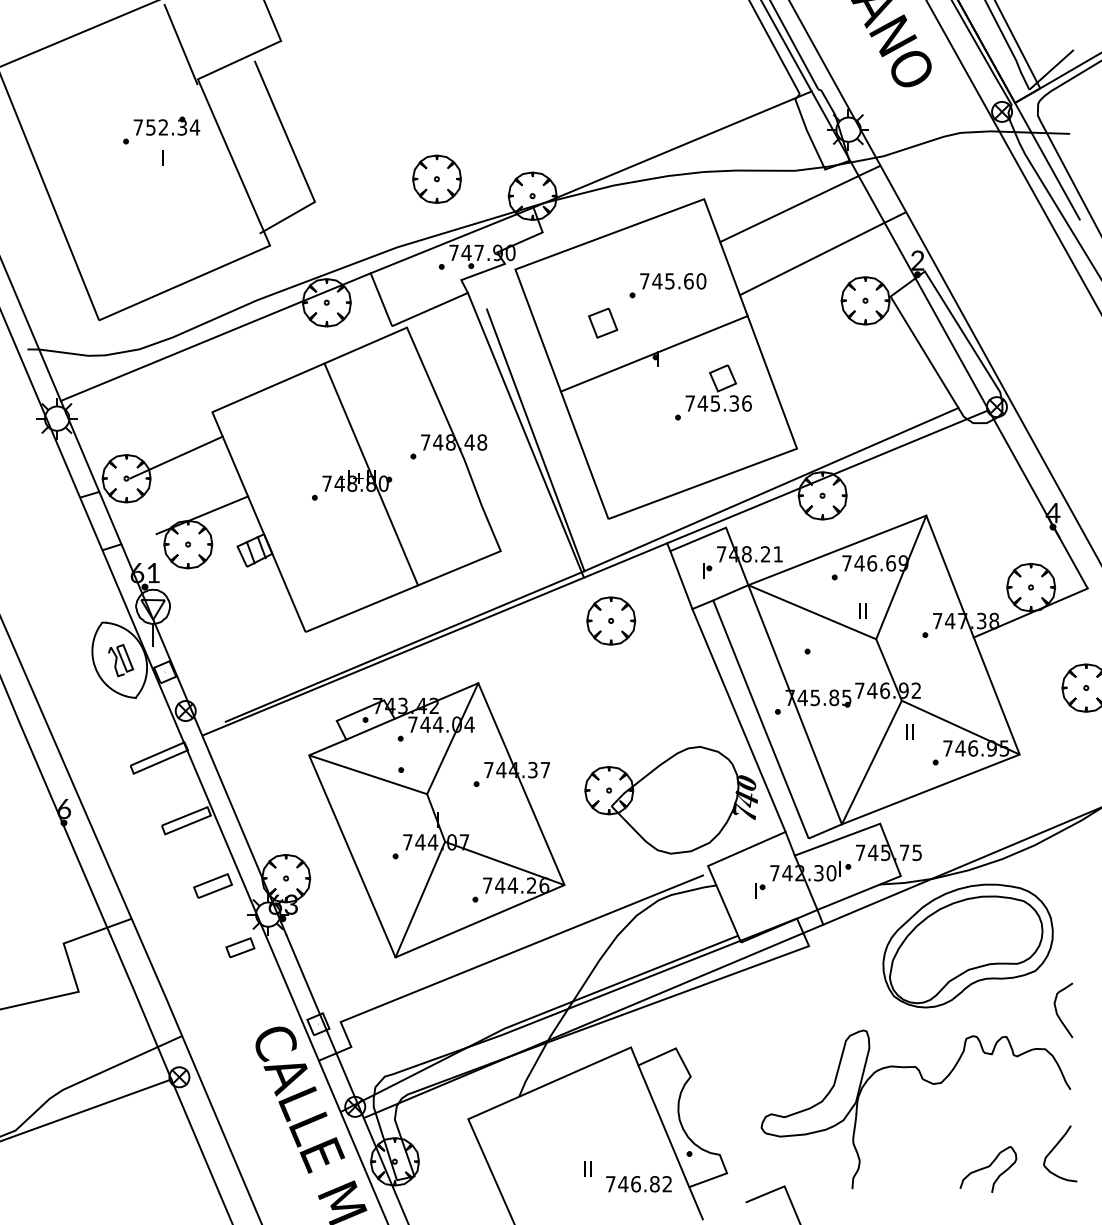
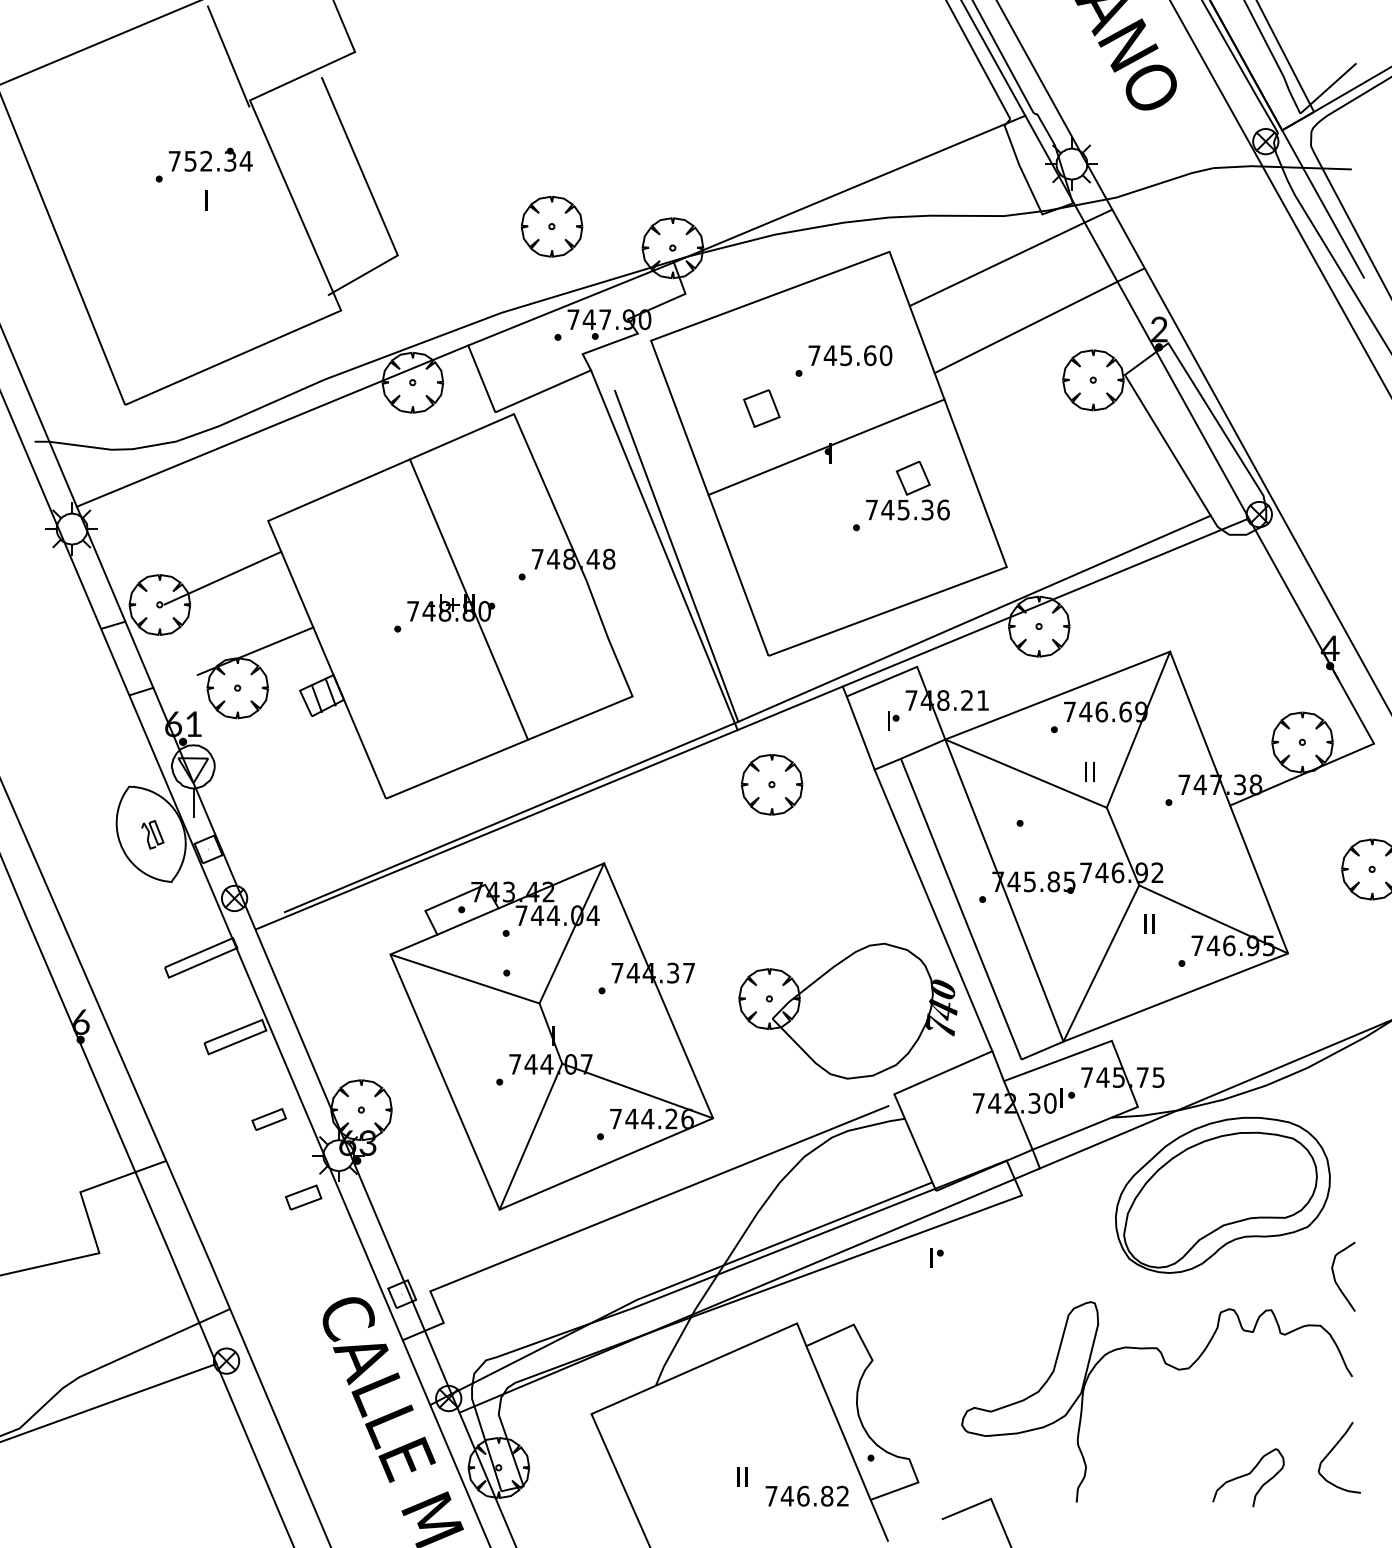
part: (120, 660) -> (152, 834), size x0.7
part: (213, 885) -> (269, 1119), size x0.7
part: (759, 890) -> (936, 1257), moved

